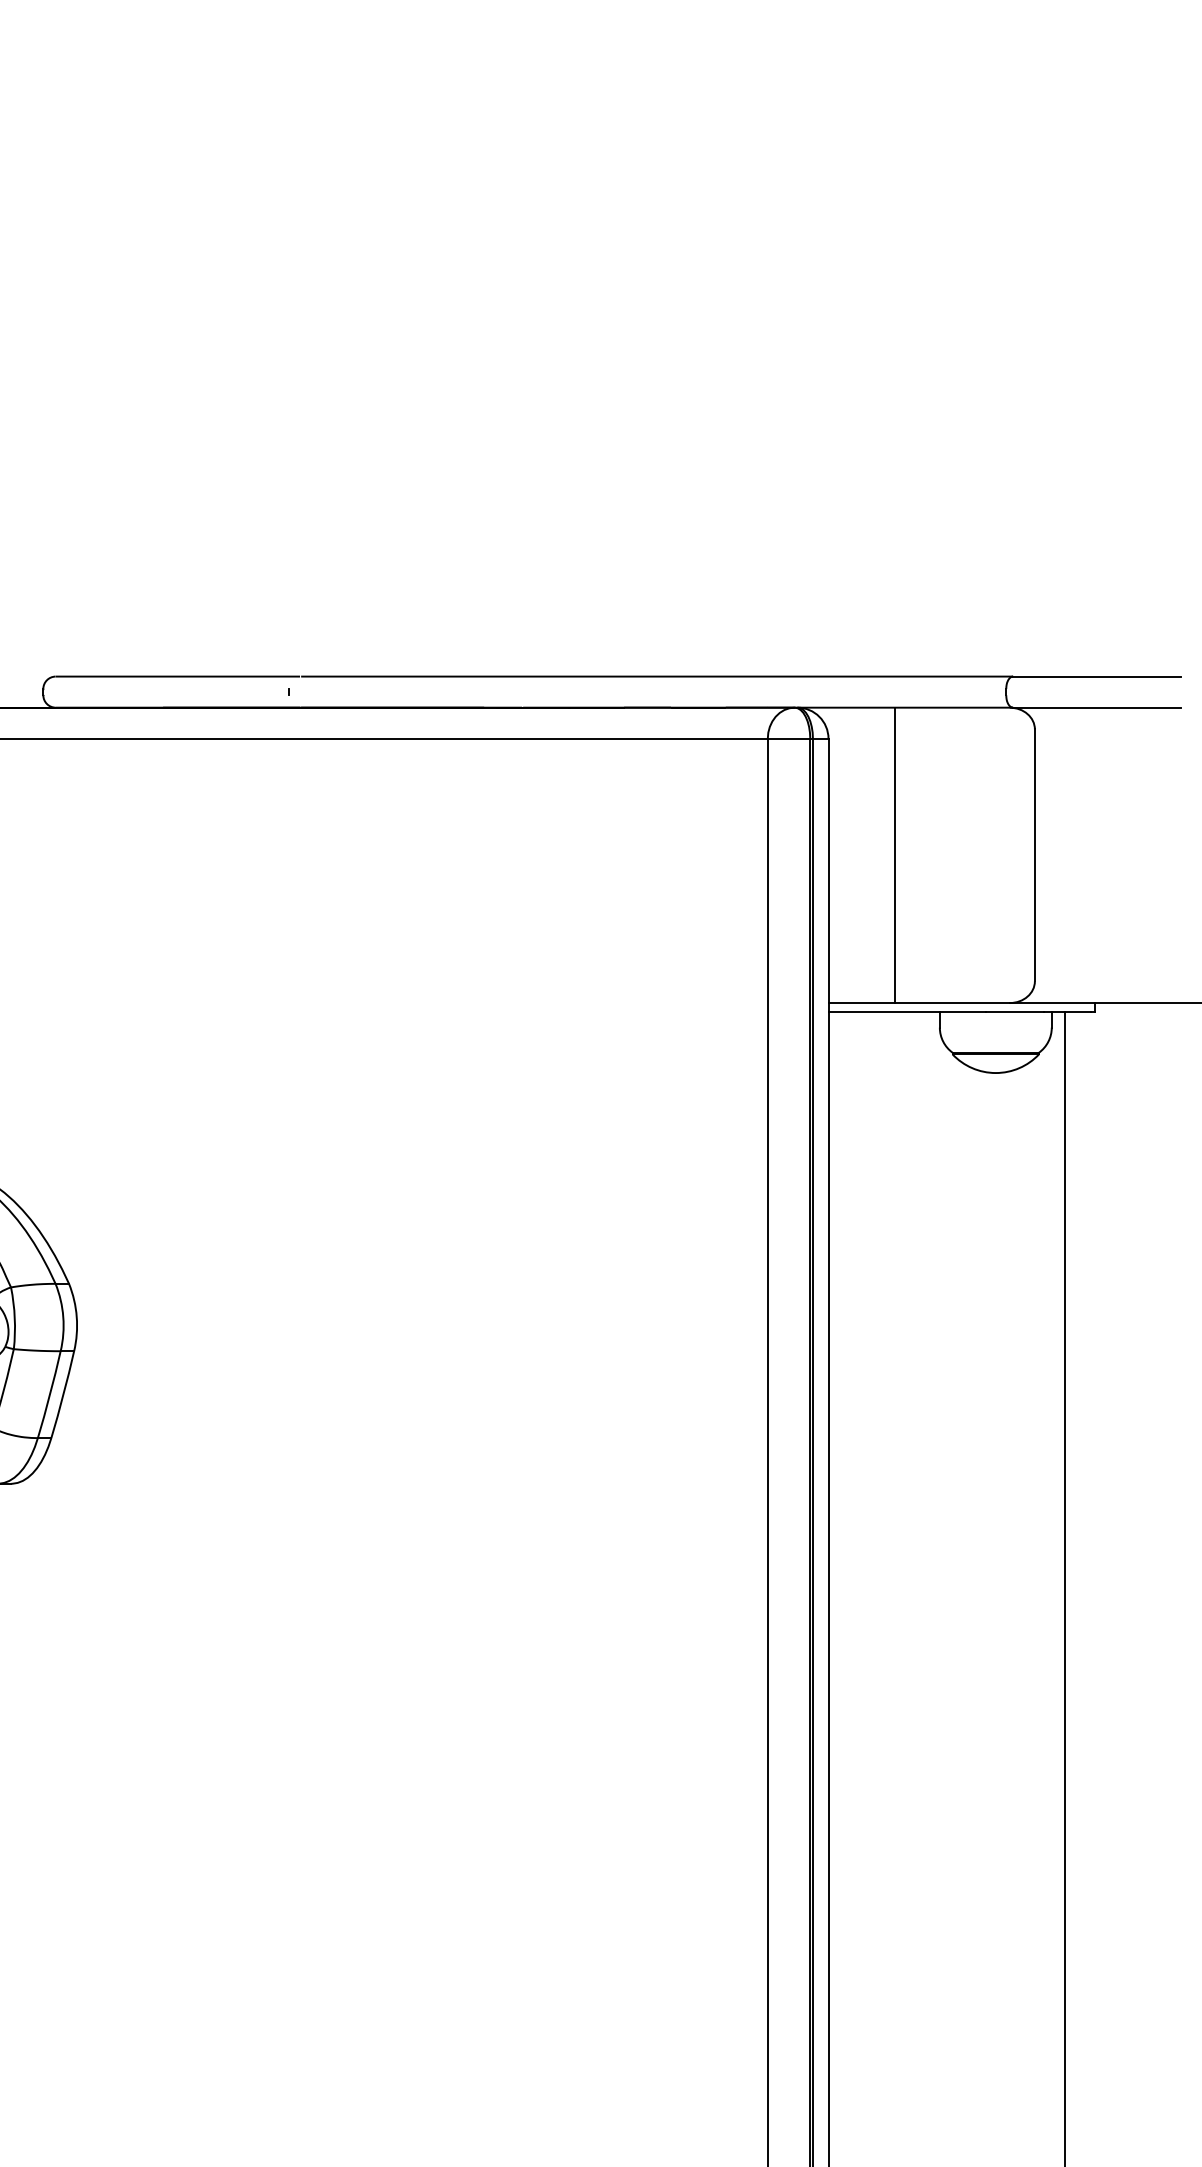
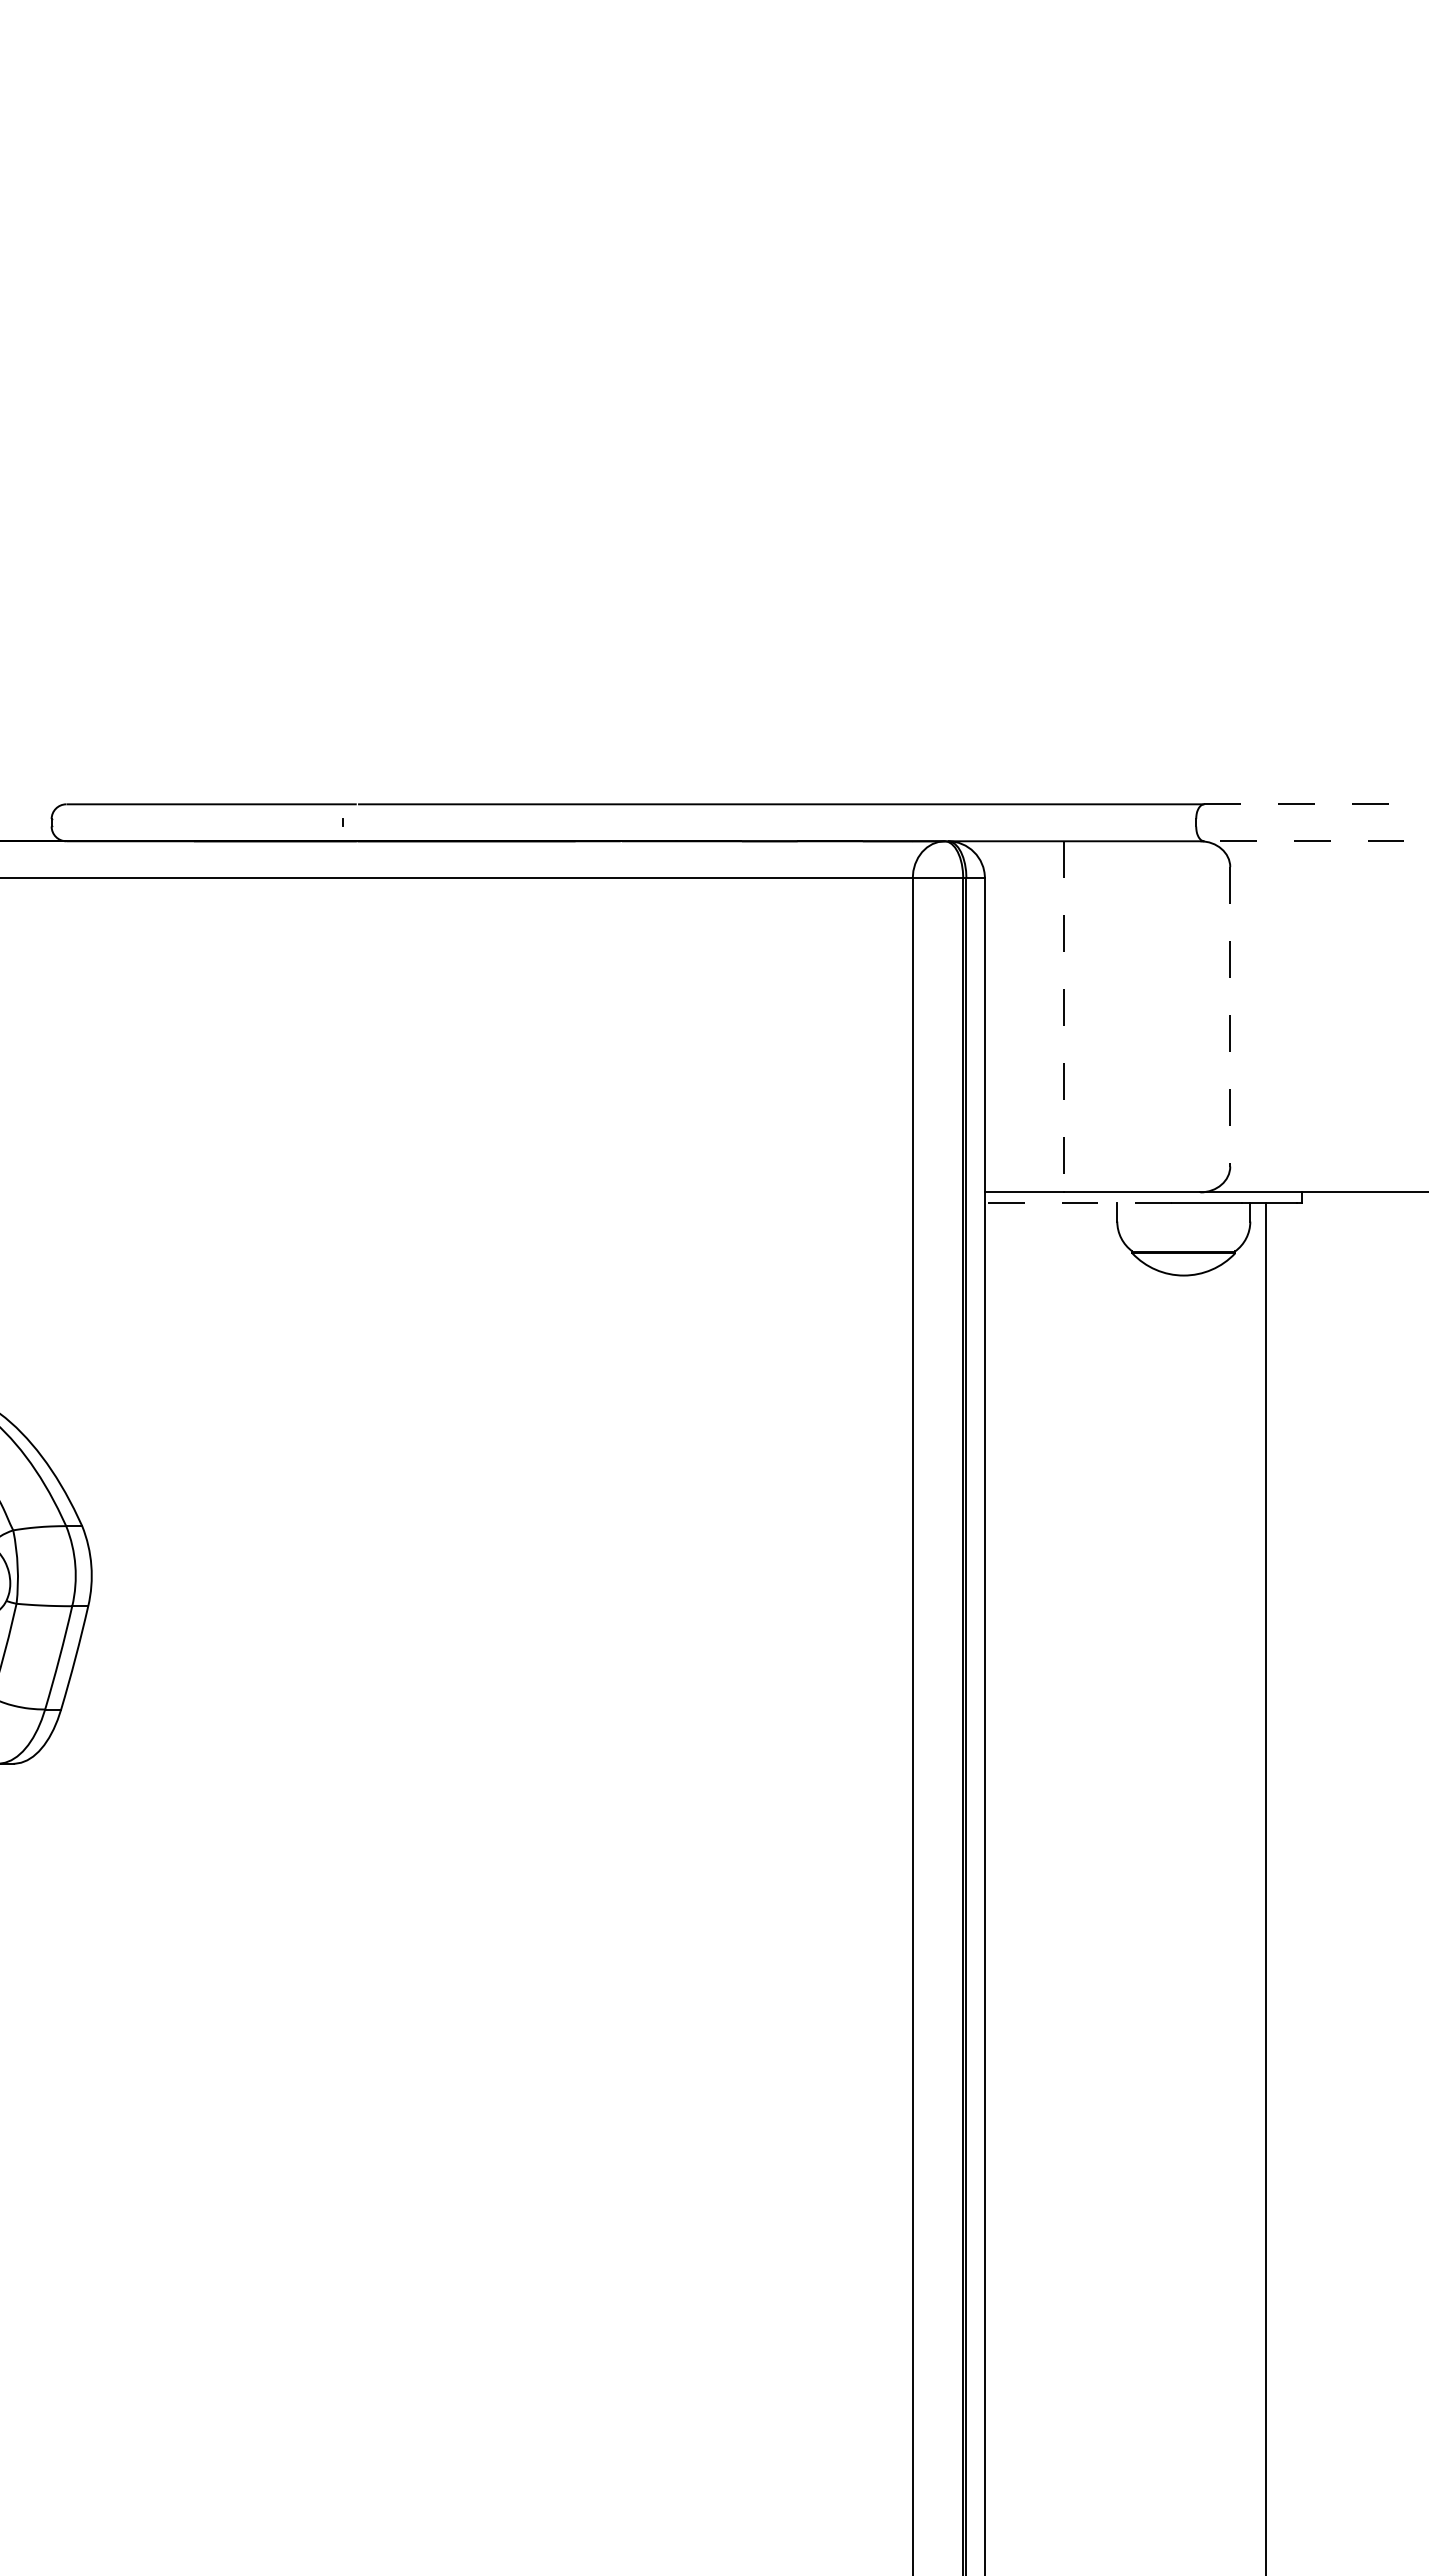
line: (1097, 676) -> (1304, 804), solid -> dashed
line: (1096, 707) -> (1303, 841), solid -> dashed
line: (894, 855) -> (1063, 1016), solid -> dashed
line: (1035, 855) -> (1230, 1016), solid -> dashed
line: (907, 1012) -> (1078, 1203), solid -> dashed

